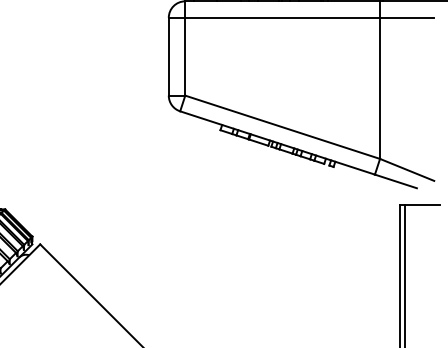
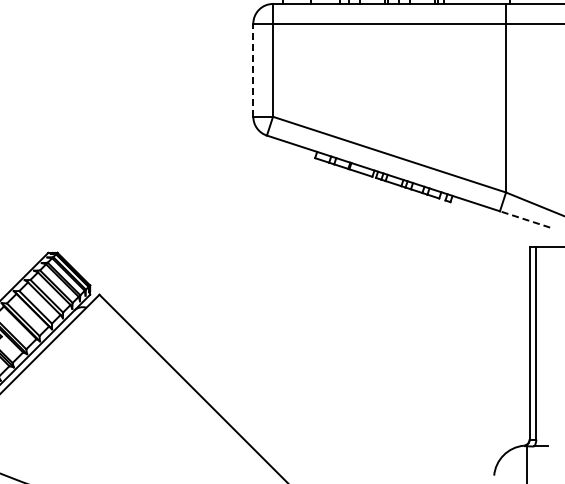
line: (168, 56) -> (253, 70), solid -> dashed
line: (395, 181) -> (524, 219), solid -> dashed

